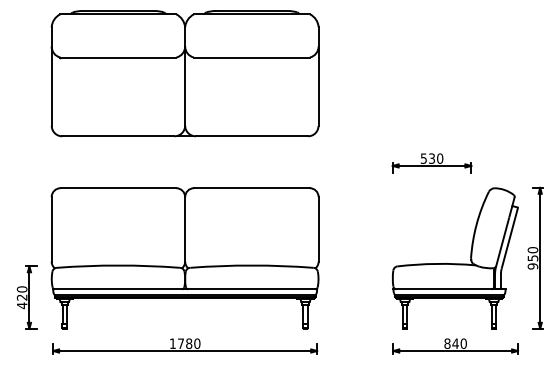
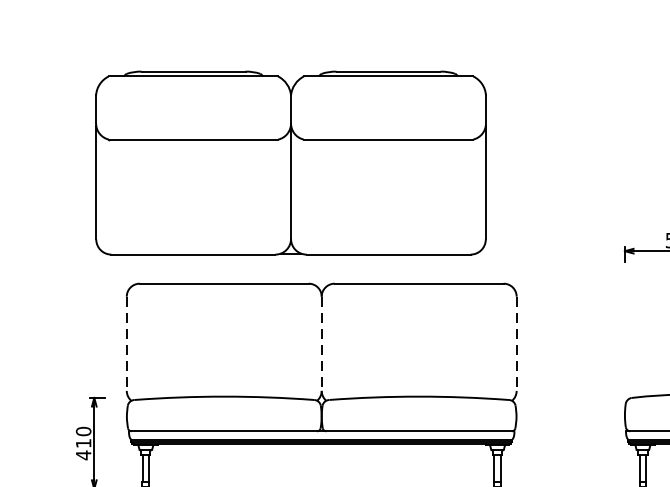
part: (184, 73) -> (290, 162), moved
line: (51, 229) -> (126, 344), solid -> dashed
line: (185, 229) -> (322, 344), solid -> dashed
line: (318, 229) -> (516, 344), solid -> dashed
text: (21, 297) -> (82, 443), 420 -> 410

